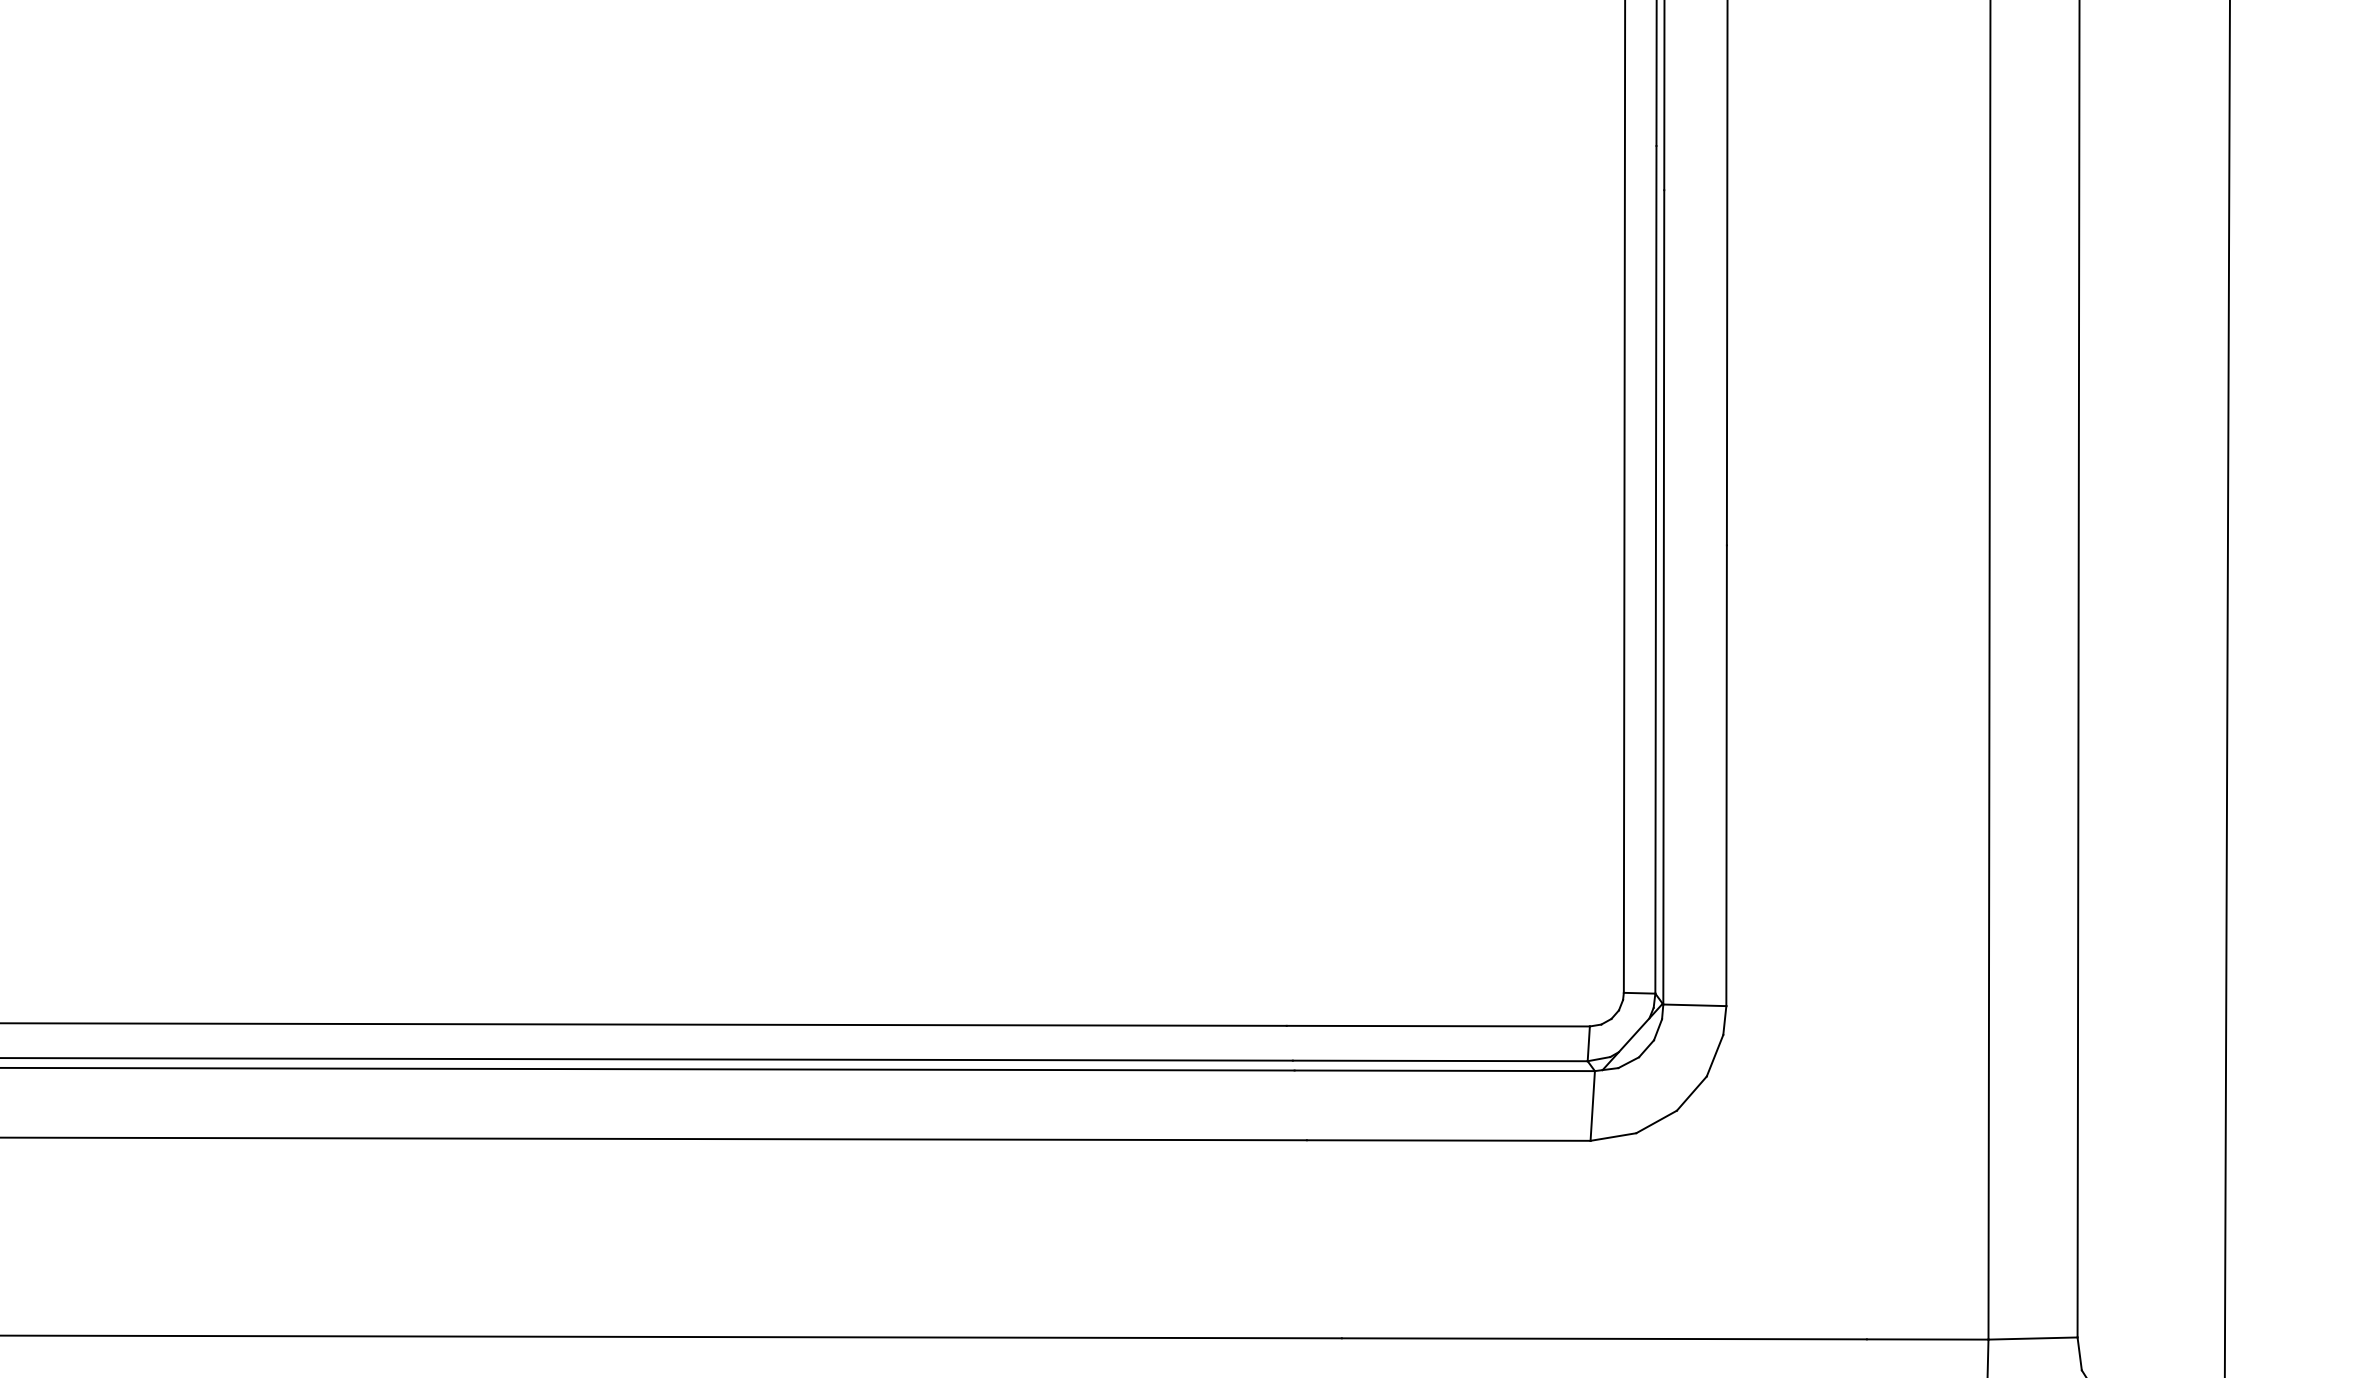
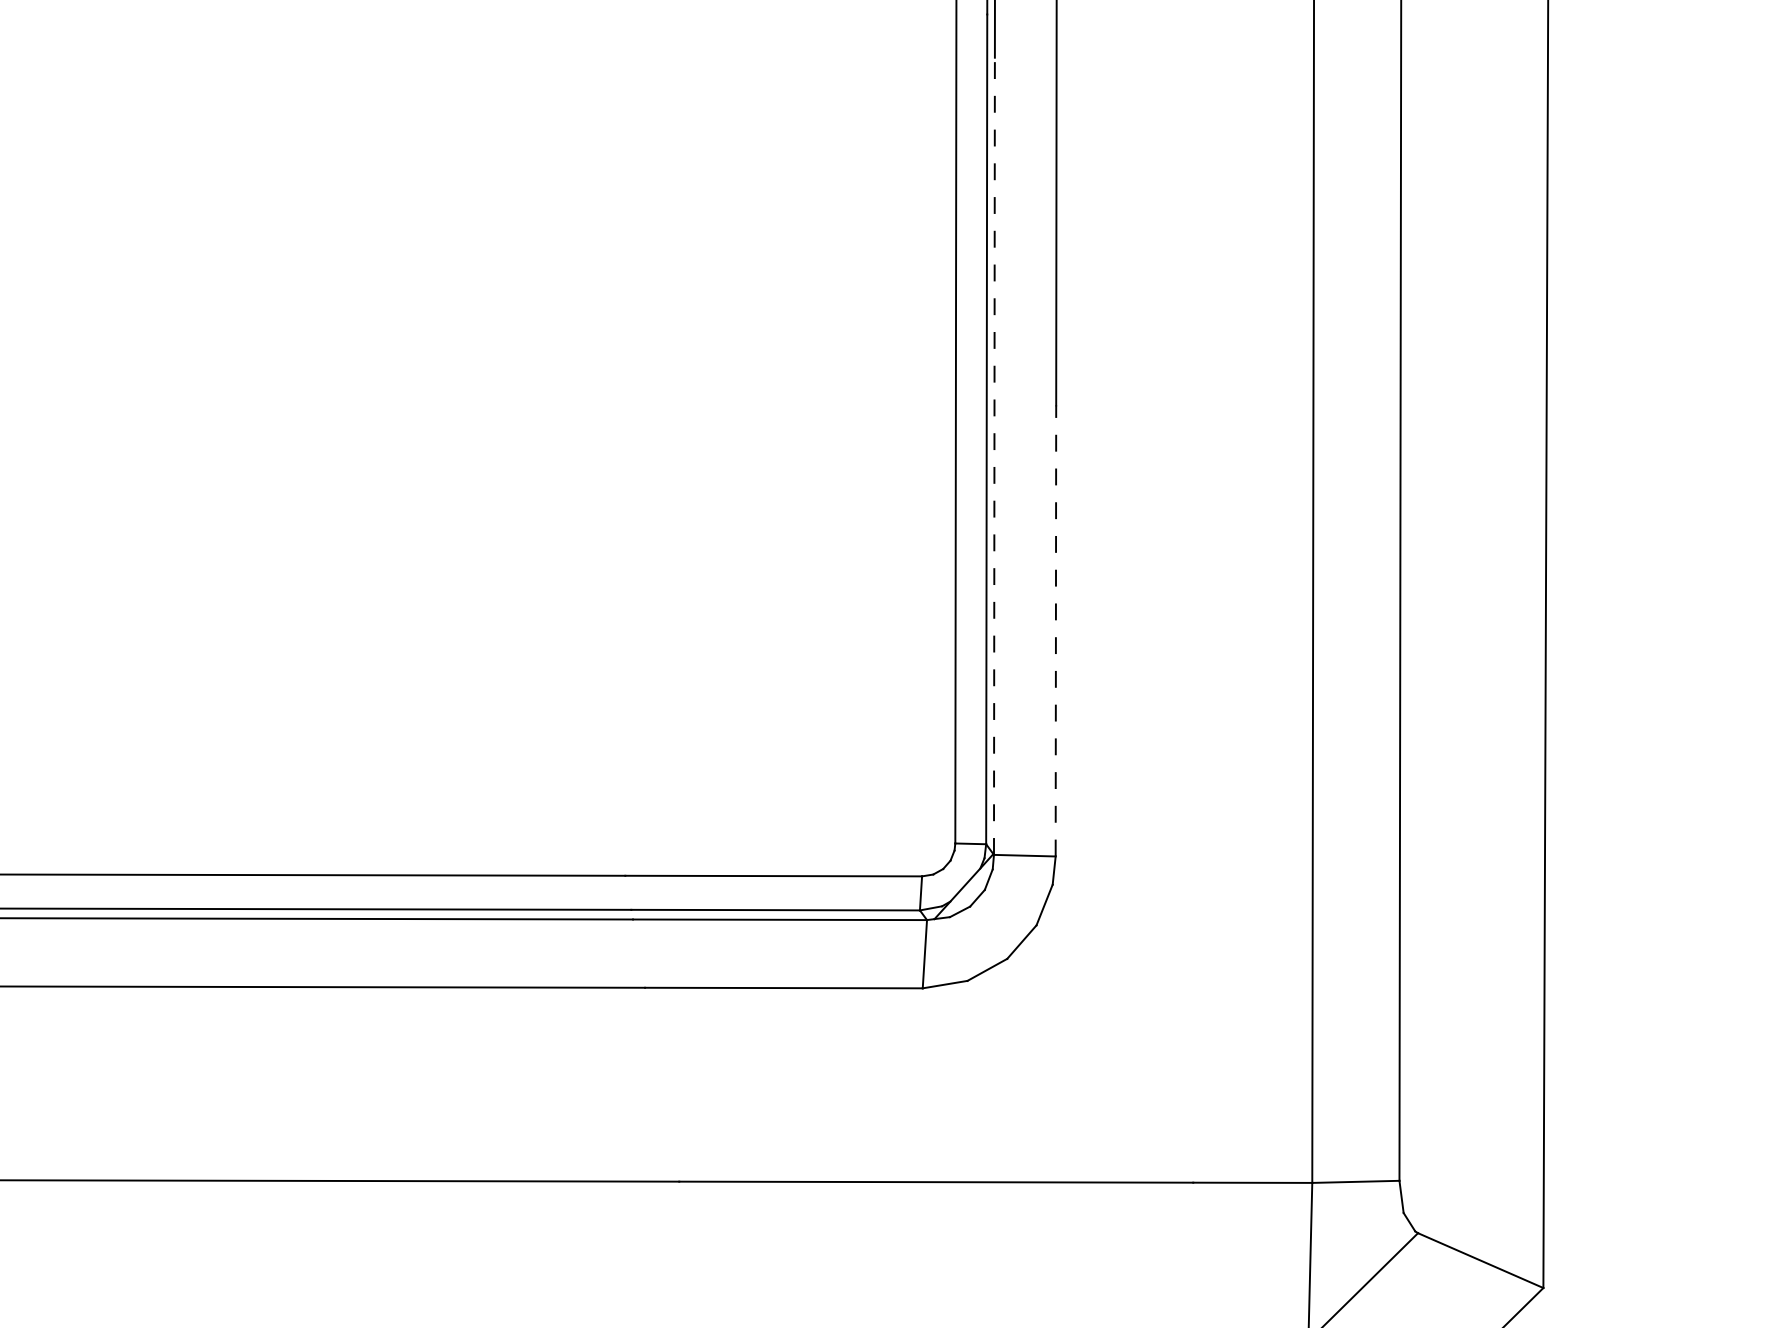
line: (1663, 596) -> (994, 455), solid -> dashed
line: (1726, 775) -> (1055, 630), solid -> dashed

